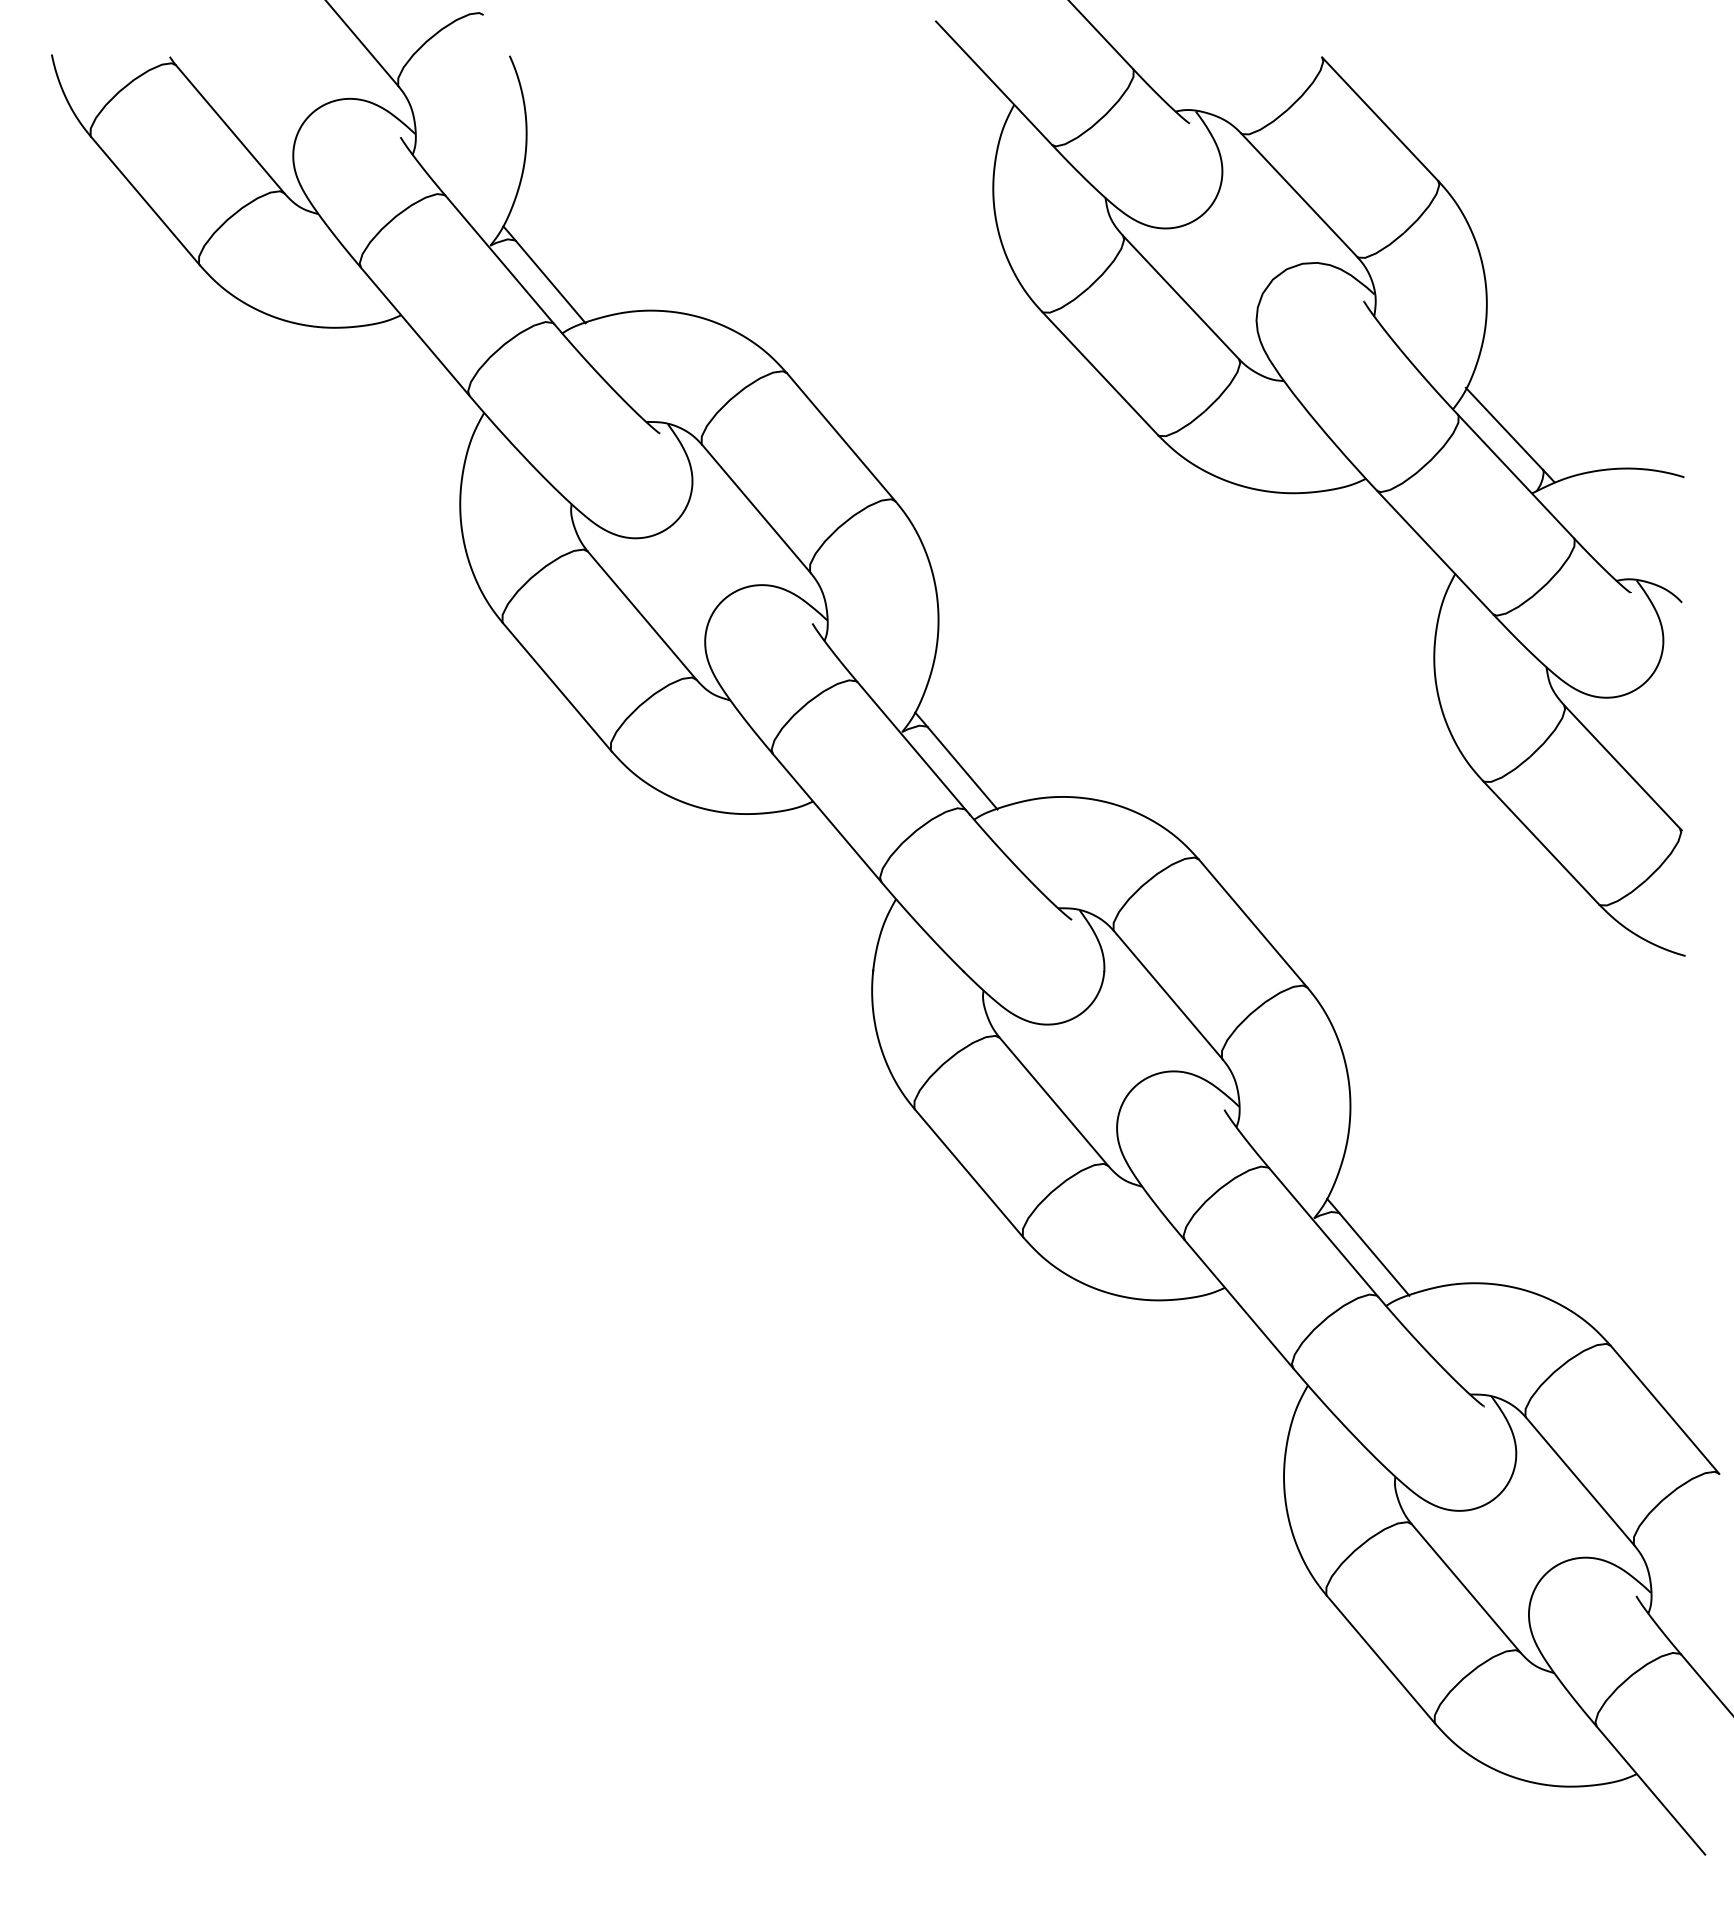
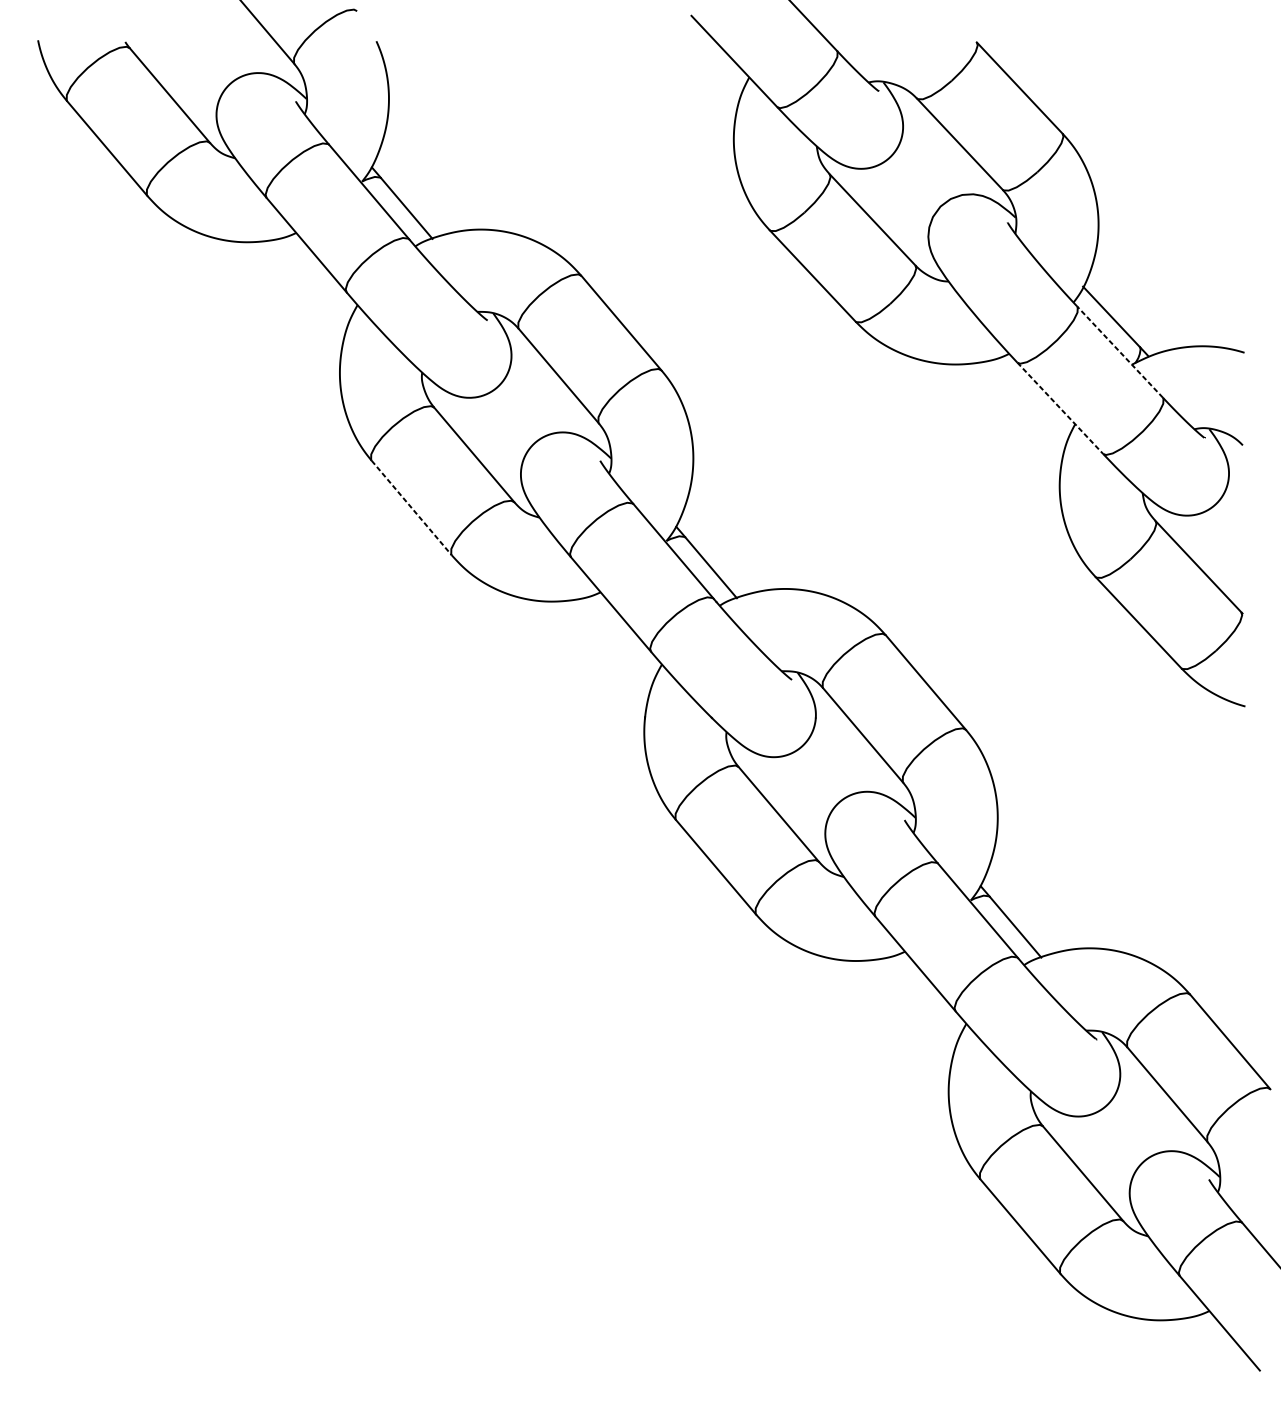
line: (1515, 476) -> (1119, 352), solid -> dashed
line: (1435, 552) -> (1060, 408), solid -> dashed
line: (557, 687) -> (411, 508), solid -> dashed

